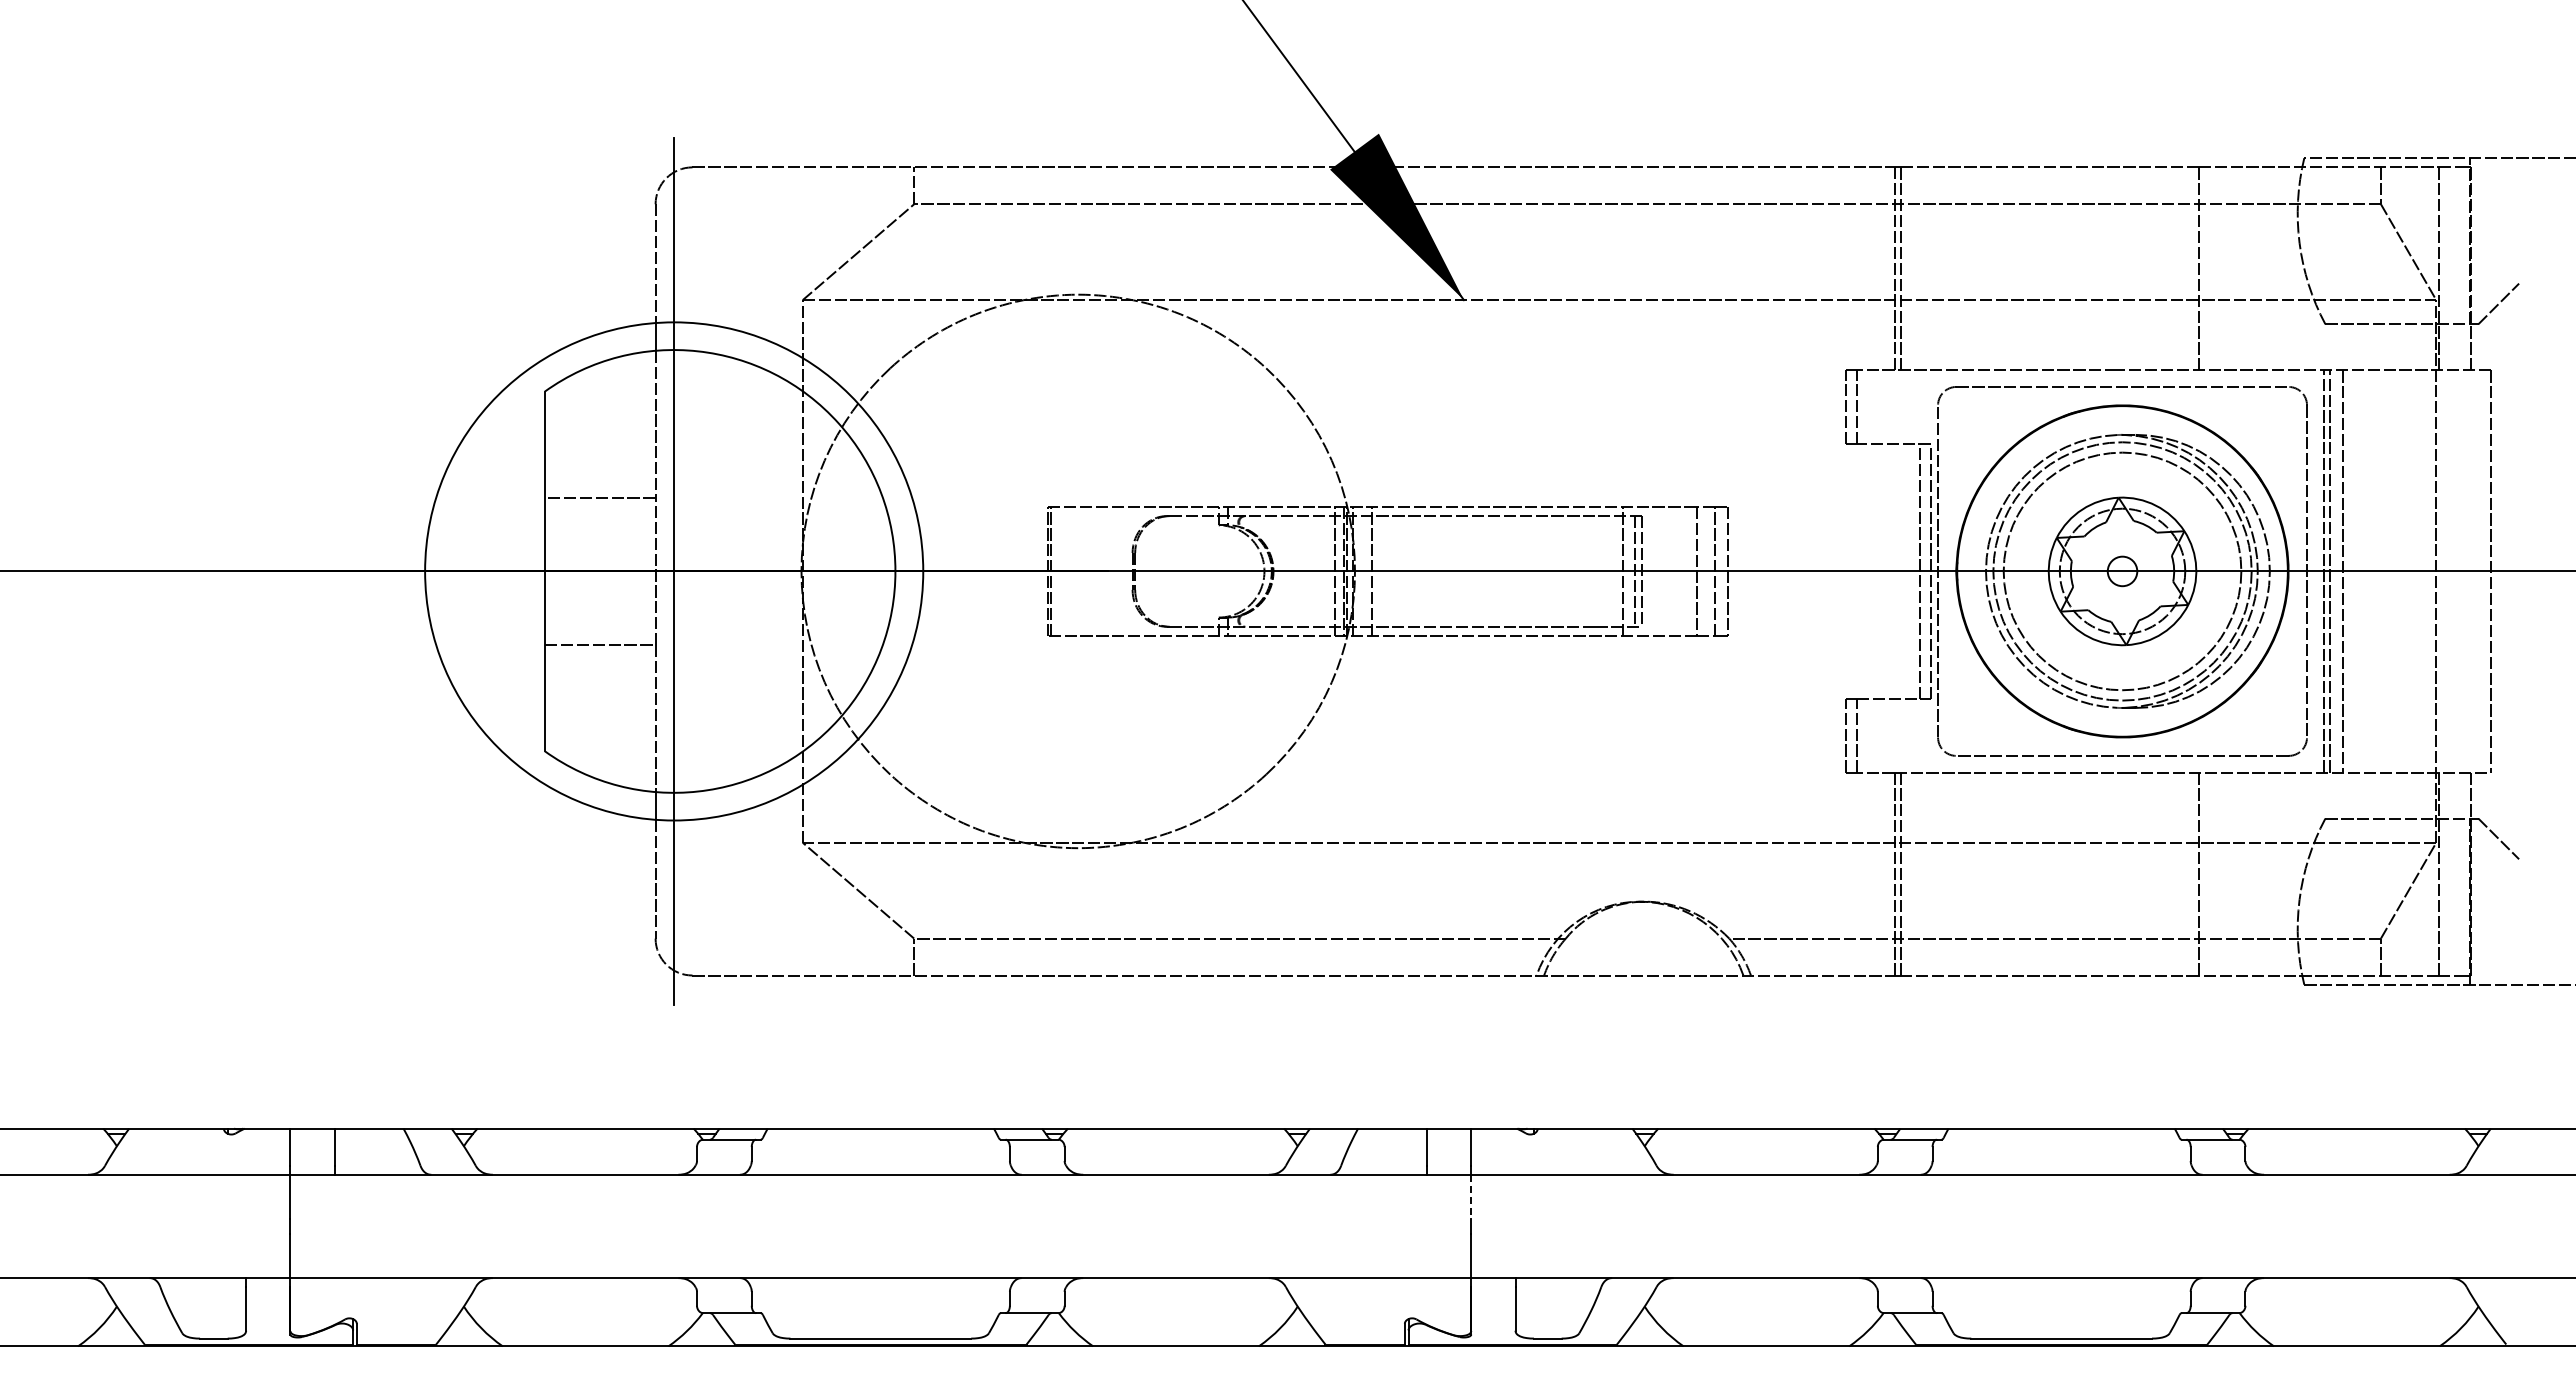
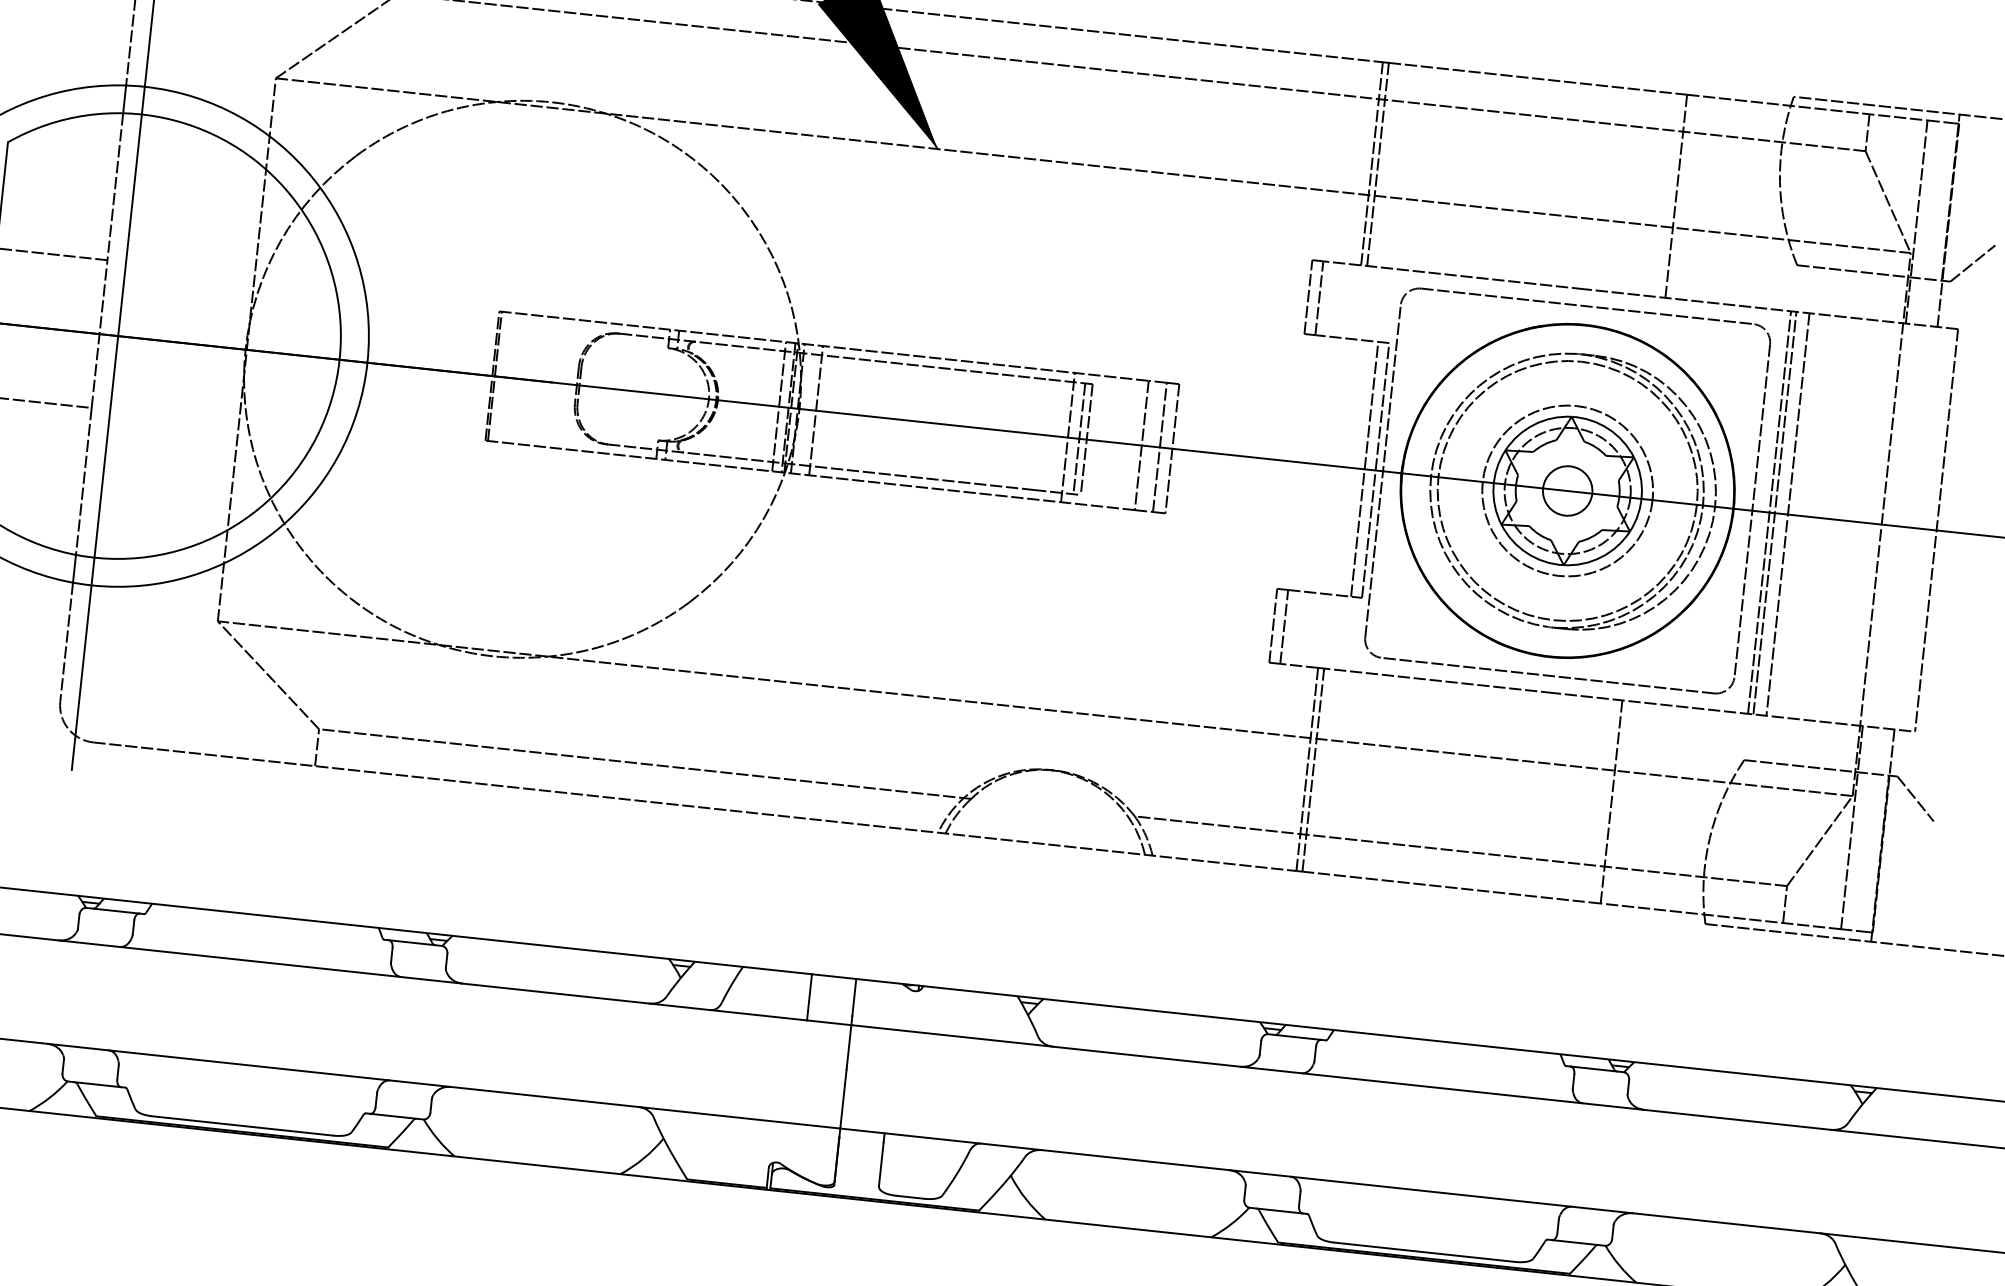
circle: (2122, 571) -> (1567, 491), size x0.71
circle: (2122, 571) -> (1567, 491), size x1.67
line: (1471, 1197) -> (849, 1047), dashed -> solid

